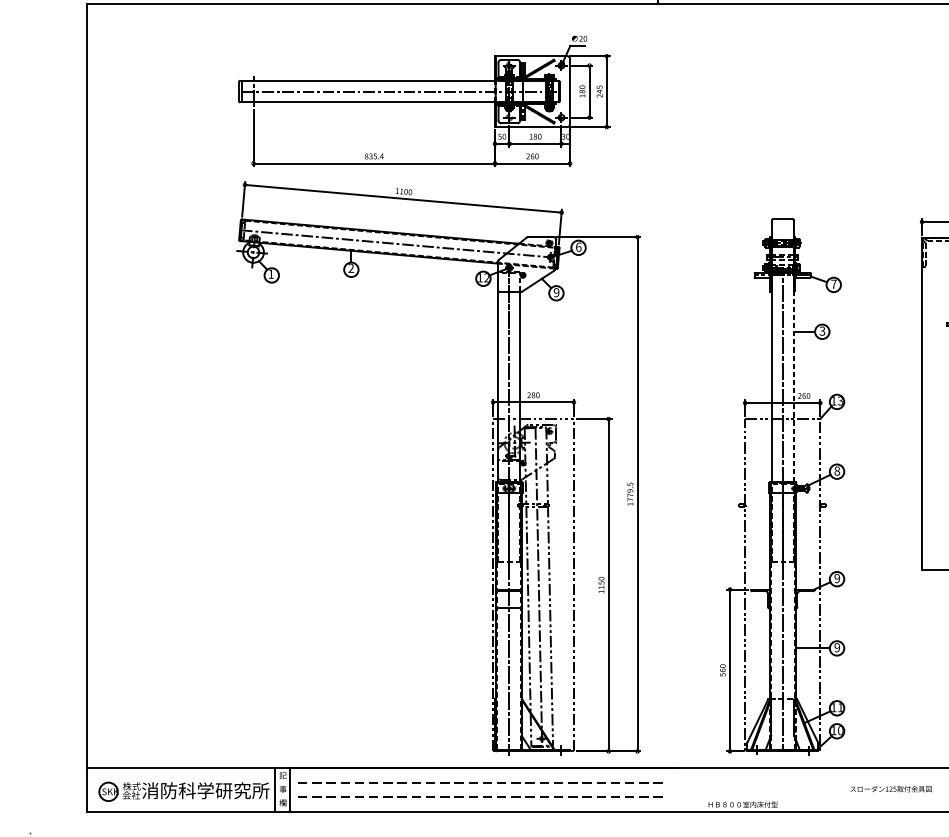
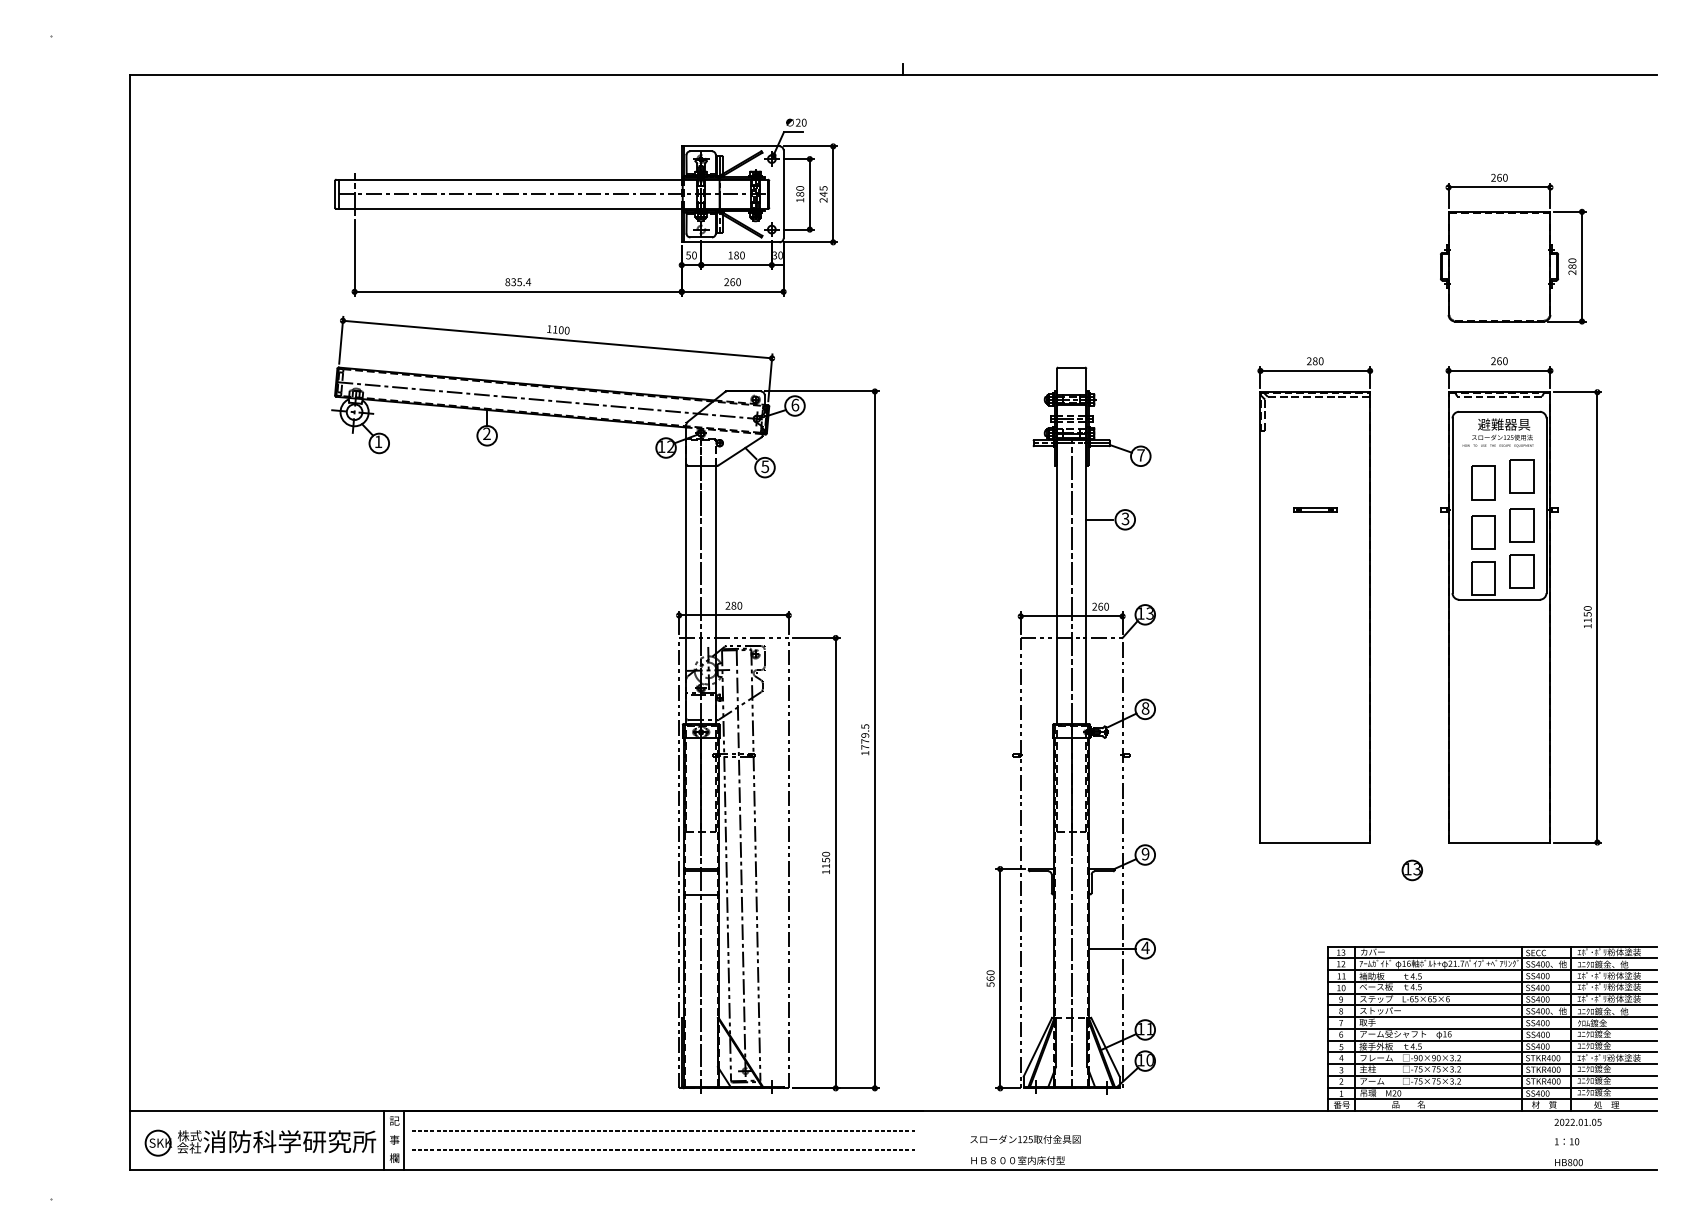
text: (556, 292) -> (765, 466), 9 -> 5
line: (793, 378) -> (1086, 582), dashed -> solid
text: (837, 647) -> (1145, 947), 9 -> 4
text: (891, 789) -> (1025, 1139), moved

